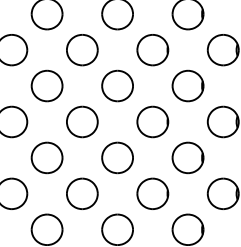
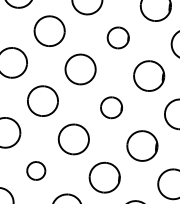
part: (152, 50) -> (117, 38), size x0.7
part: (152, 121) -> (111, 107), size x0.7
part: (82, 193) -> (36, 170), size x0.6

